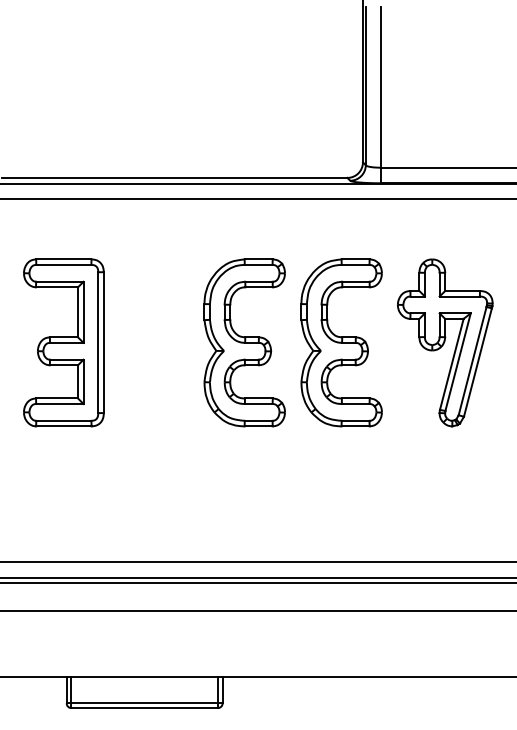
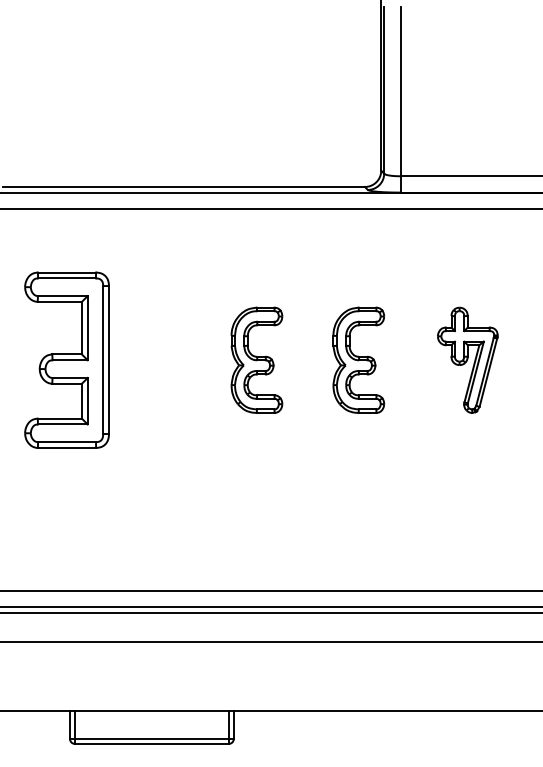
part: (244, 342) -> (256, 359), size x0.6
part: (341, 342) -> (358, 359), size x0.6
part: (445, 342) -> (467, 359), size x0.6

